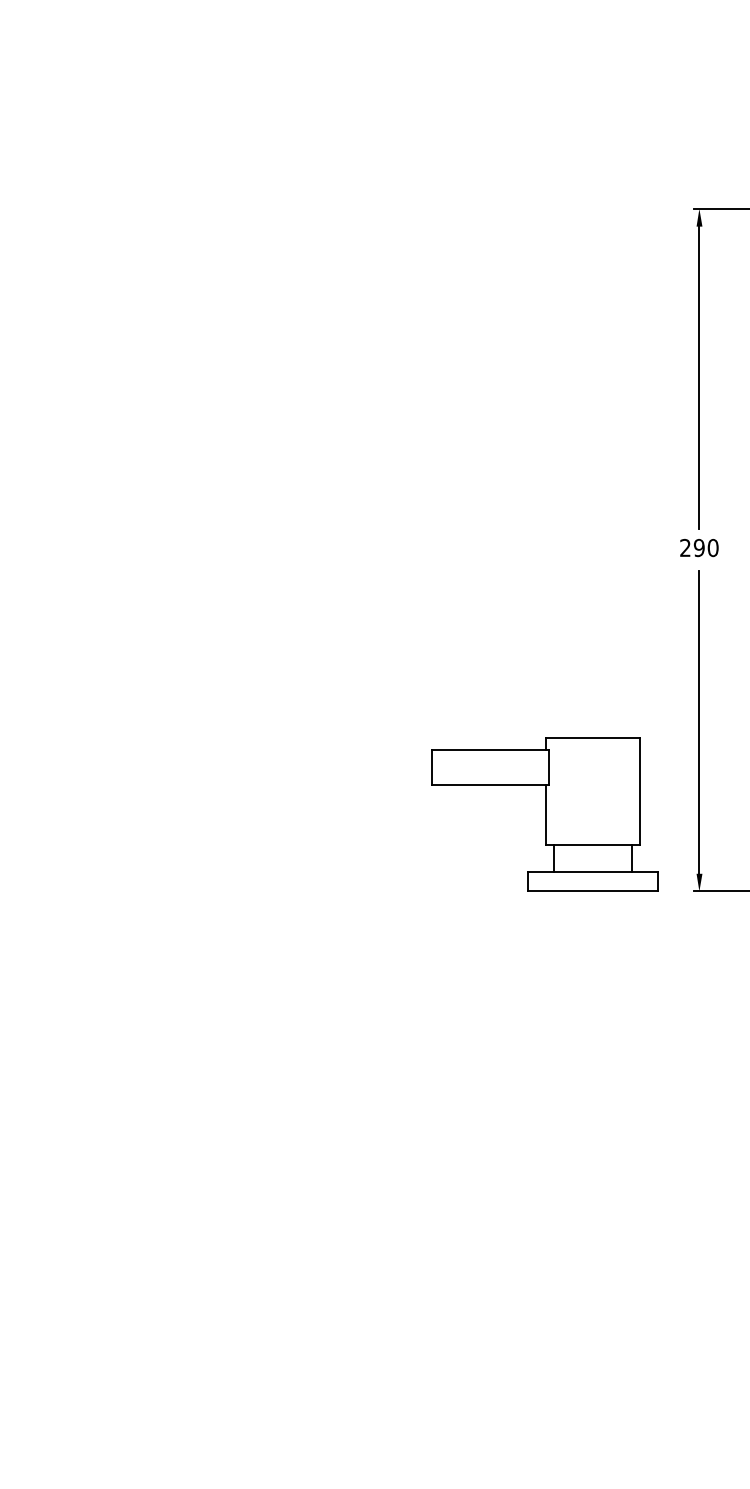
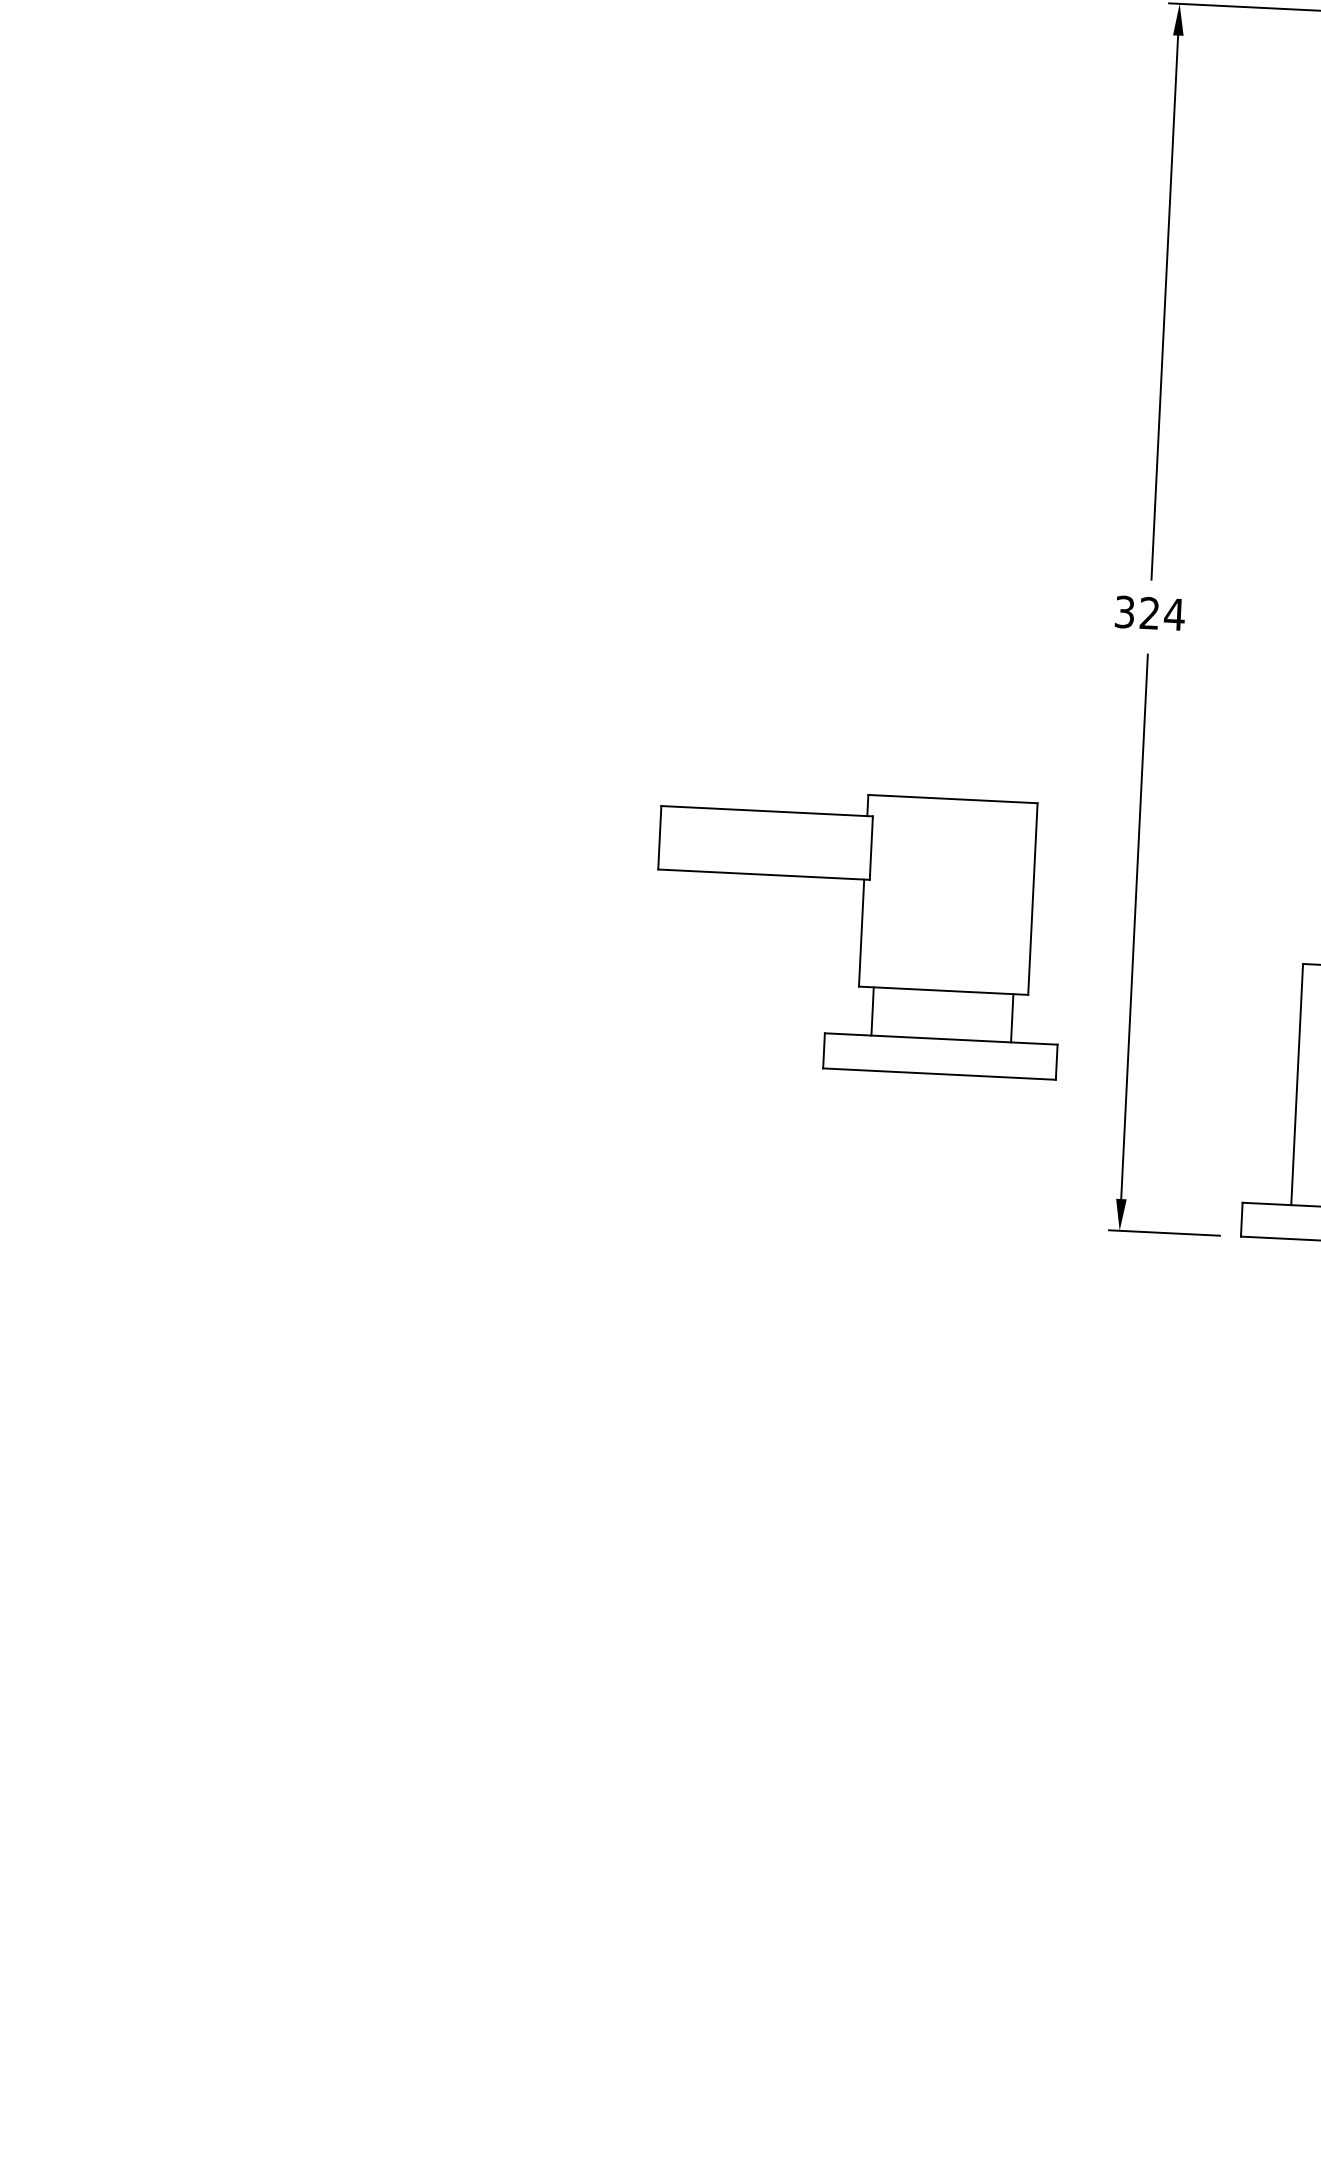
text: (699, 547) -> (1150, 612), 290 -> 324
part: (544, 814) -> (858, 931), moved

